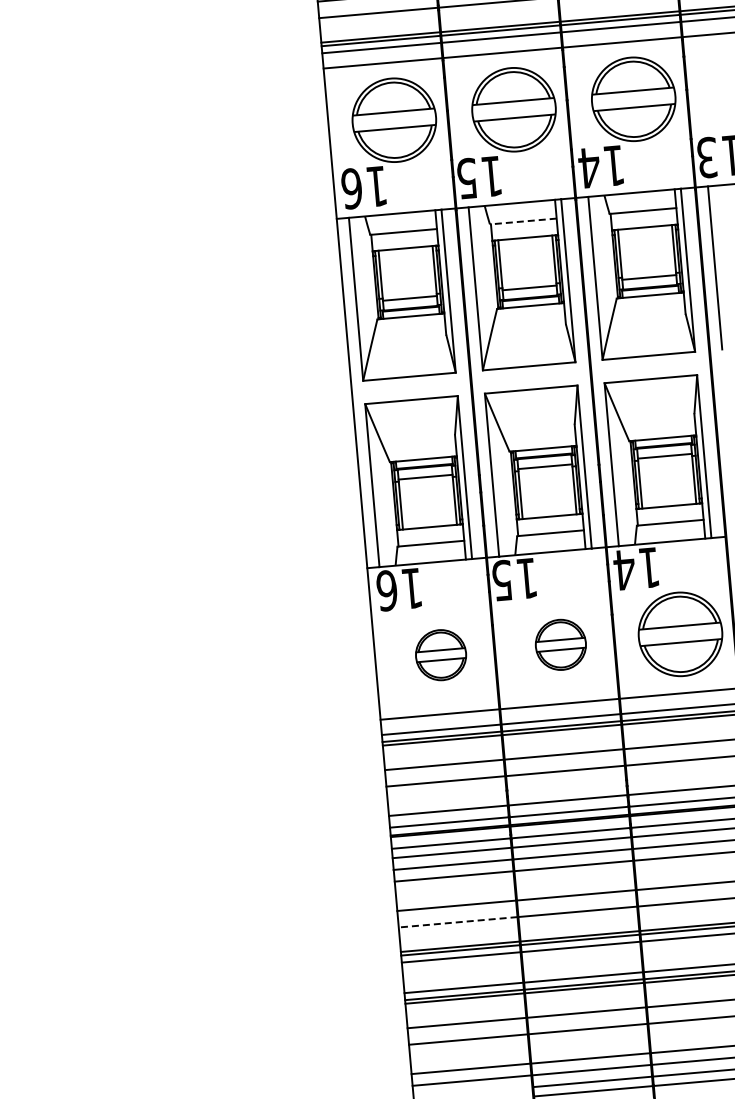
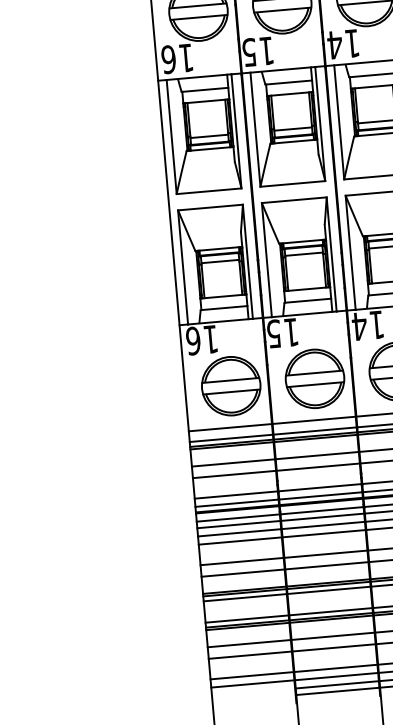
line: (522, 221) -> (288, 82), dashed -> solid
part: (560, 644) -> (314, 378), size x1.67
part: (440, 654) -> (230, 385), size x1.67
line: (458, 922) -> (243, 573), dashed -> solid

